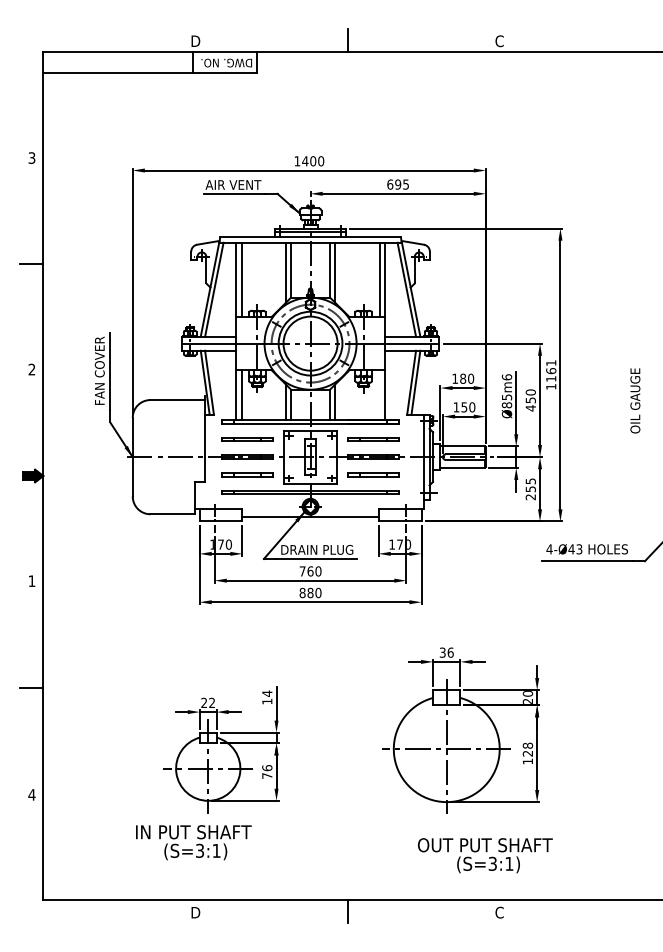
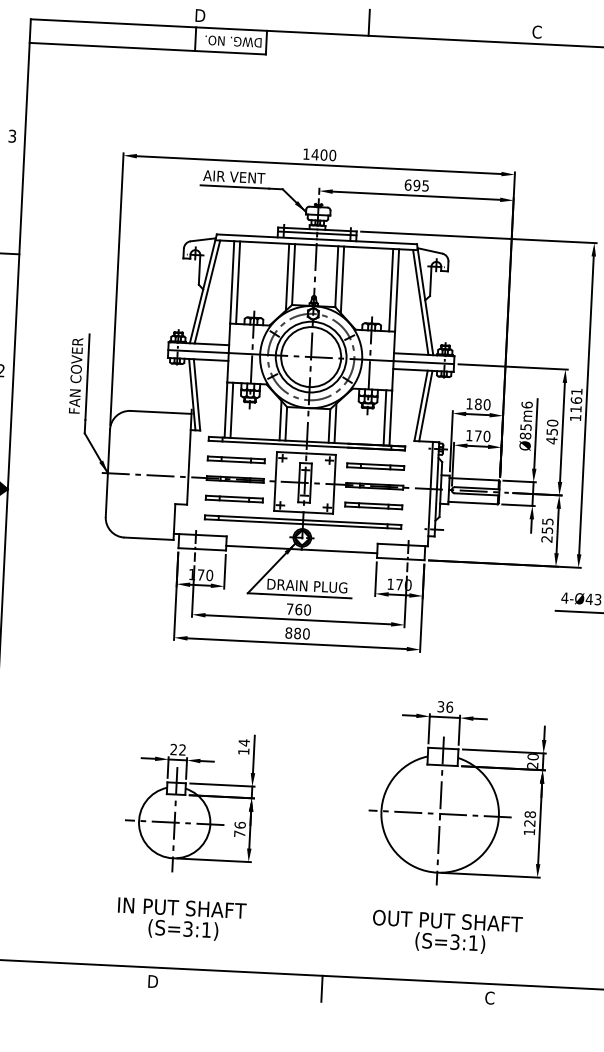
line: (379, 394) -> (384, 417), added
text: (464, 407) -> (478, 436), 150 -> 170
text: (193, 842) -> (181, 919), moved
text: (485, 855) -> (447, 932), moved

